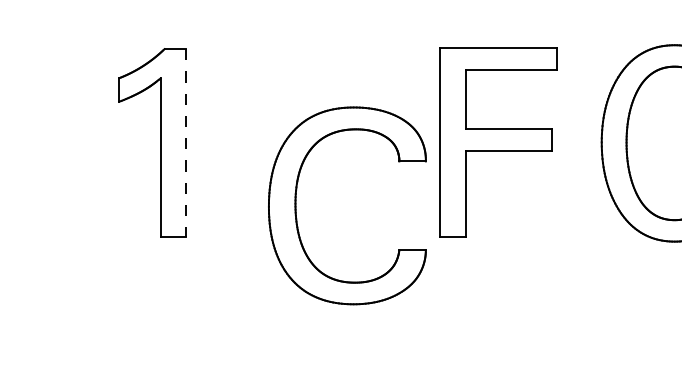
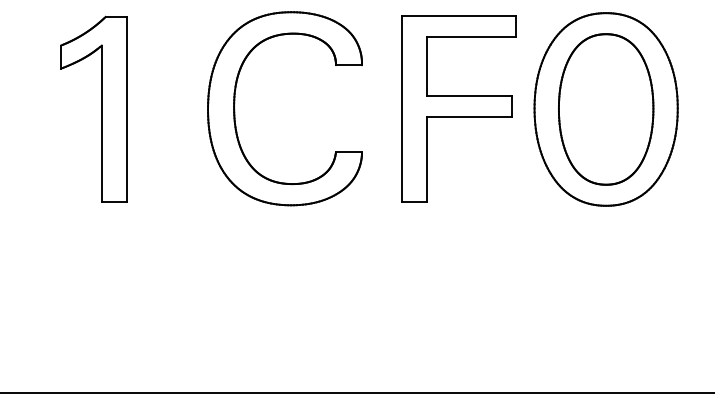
part: (497, 142) -> (458, 108), moved
line: (185, 143) -> (126, 109), dashed -> solid
part: (296, 206) -> (235, 109), moved

